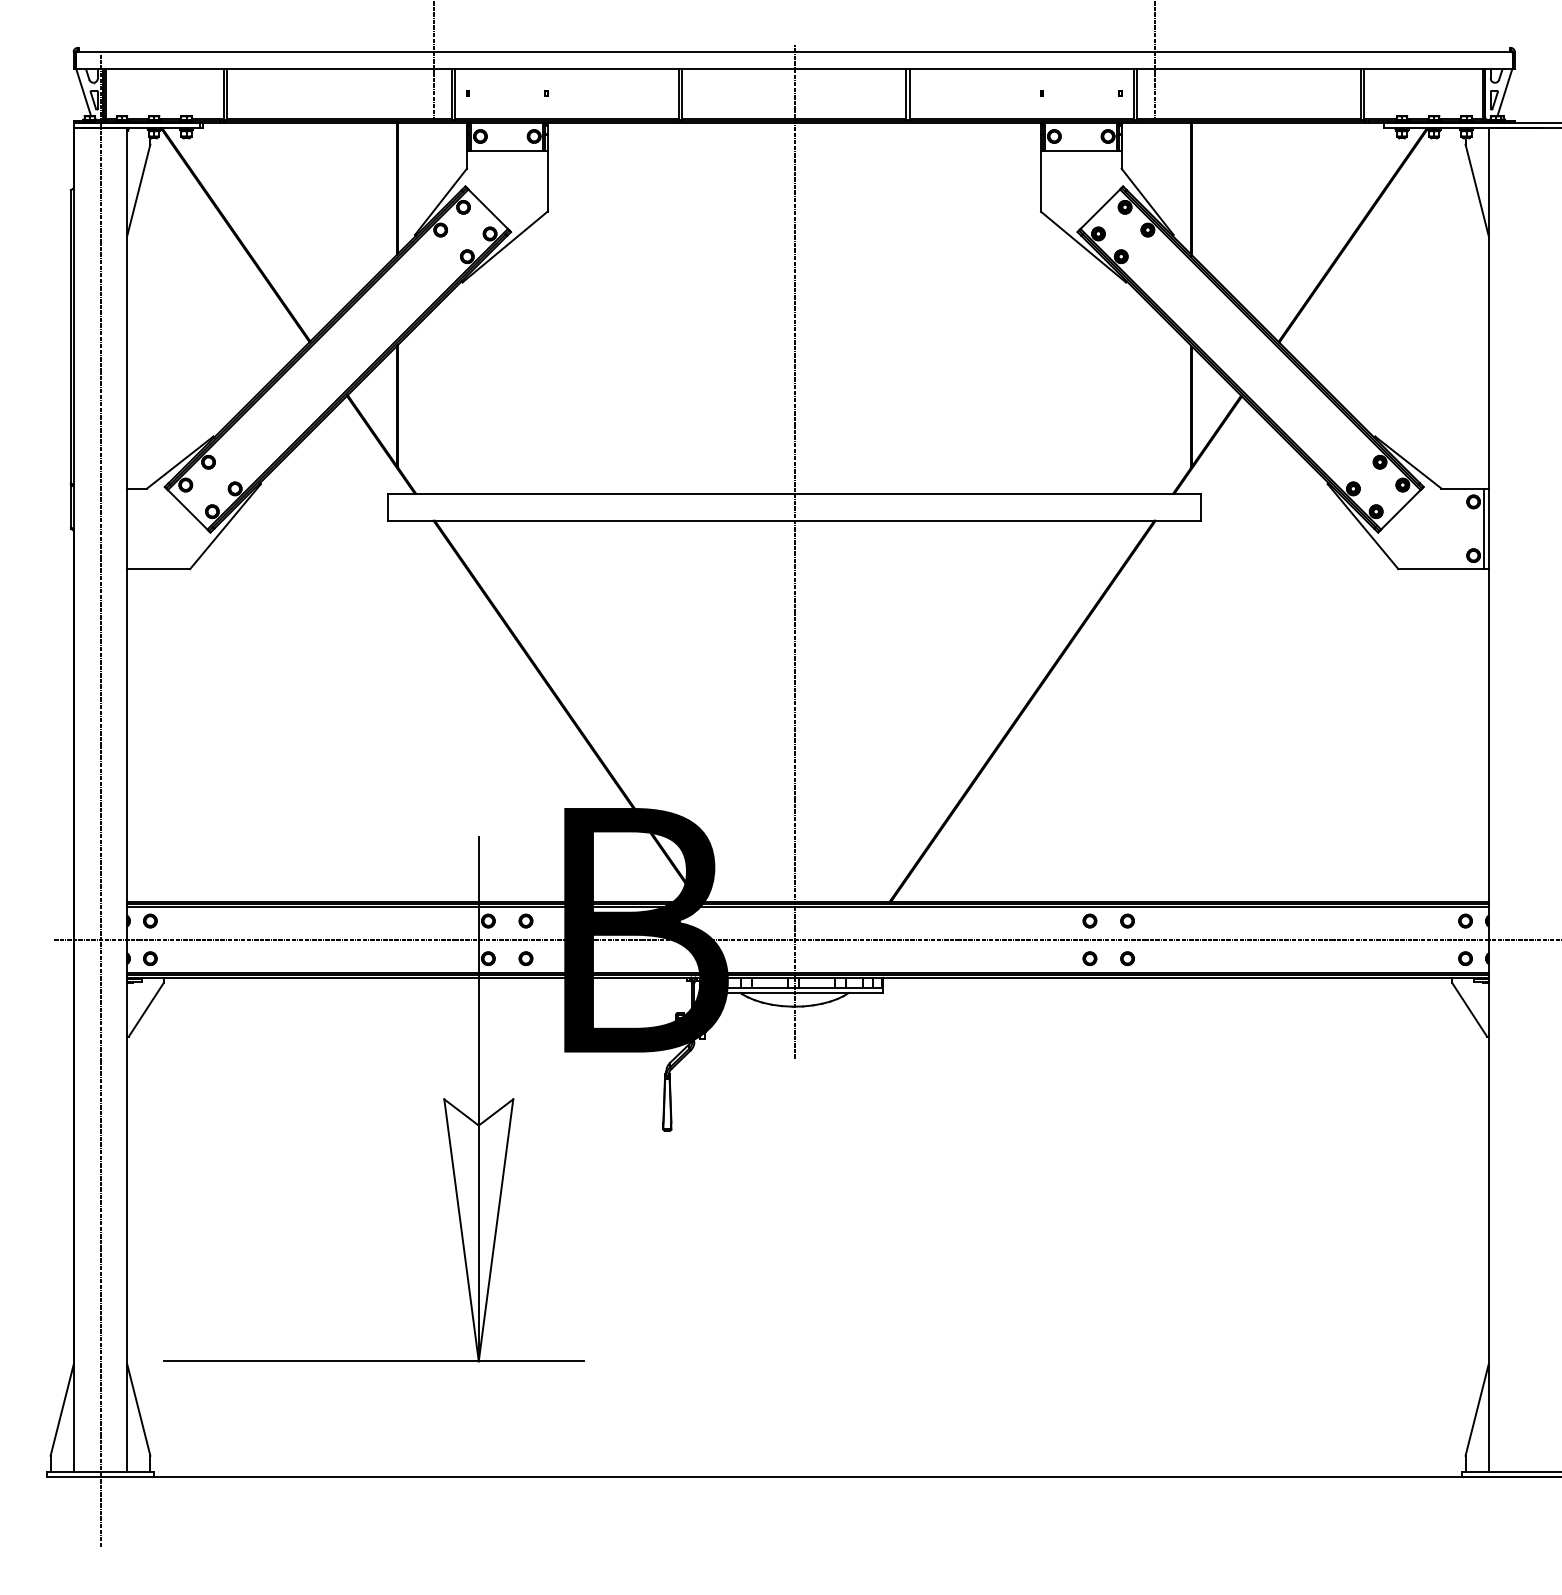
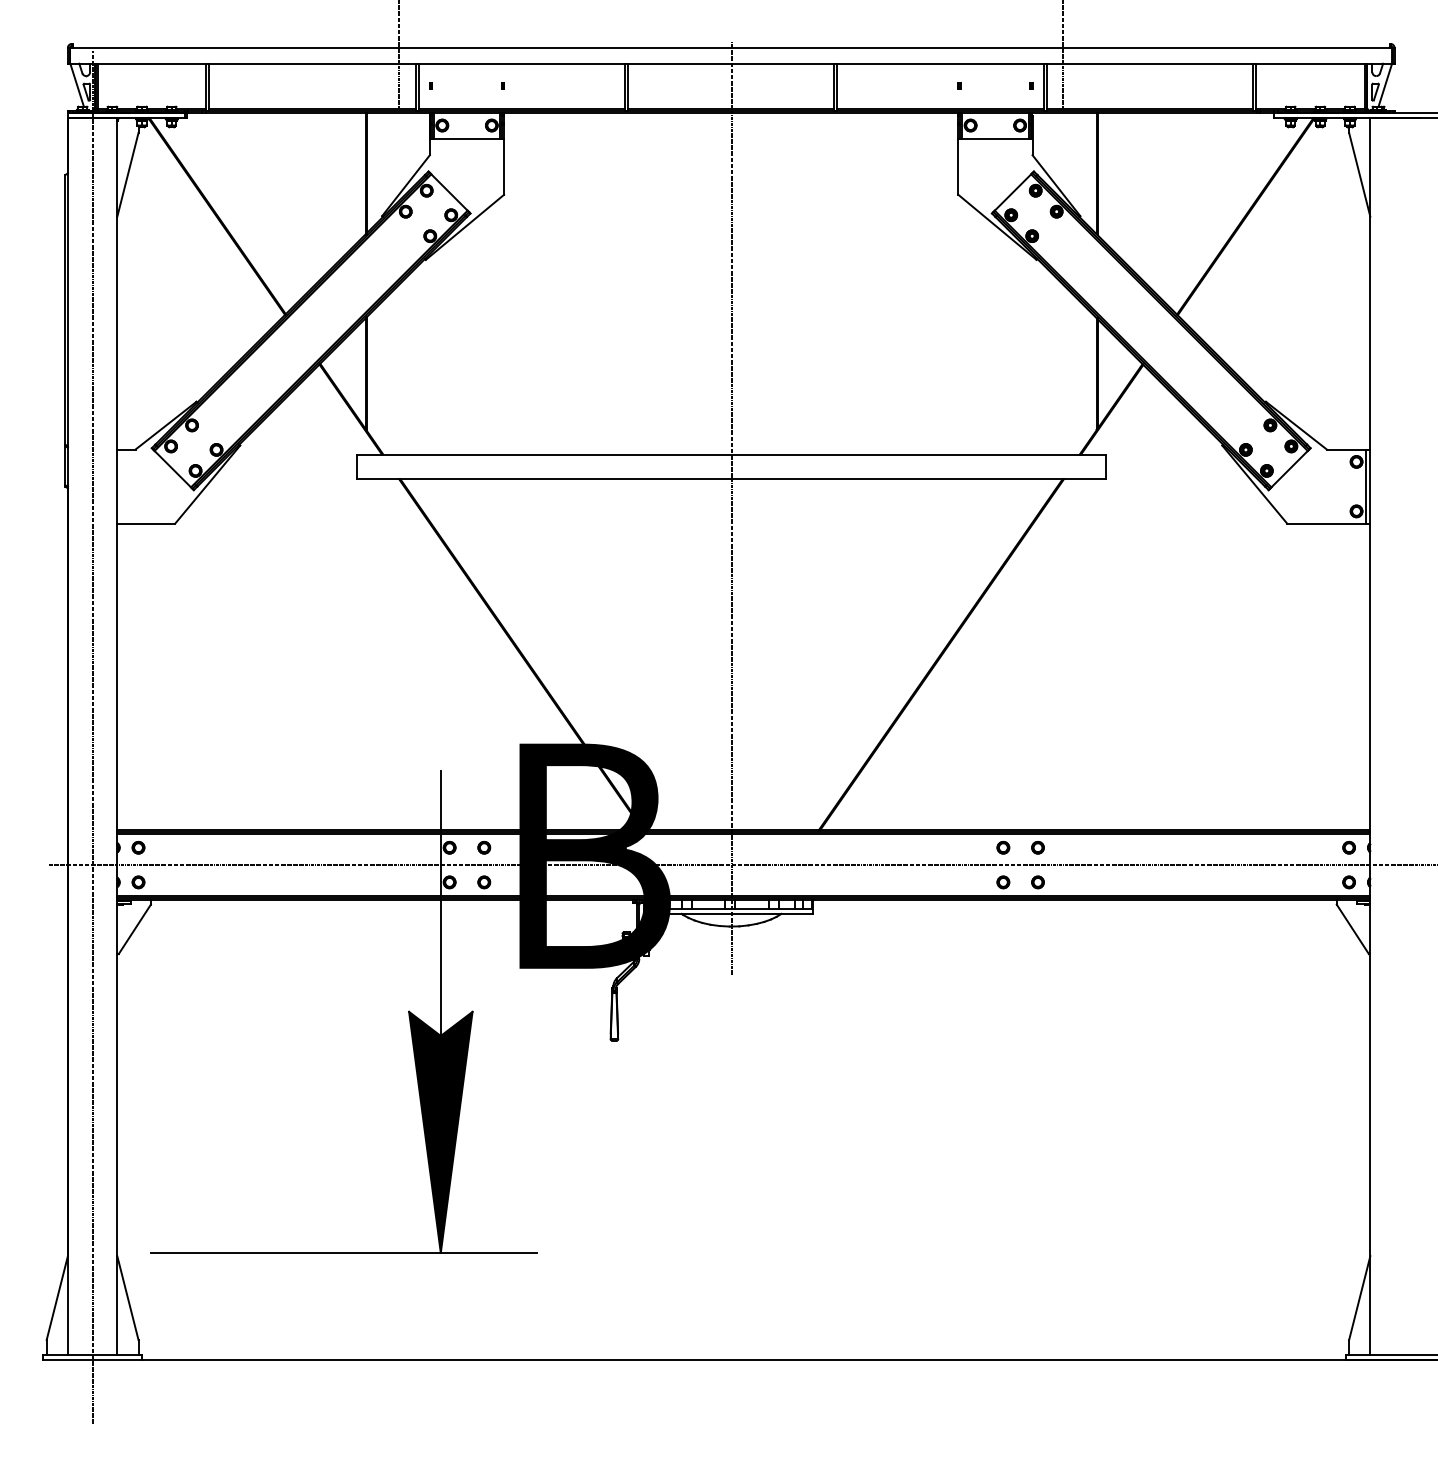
fill: (478, 1230) -> (440, 1132), added

